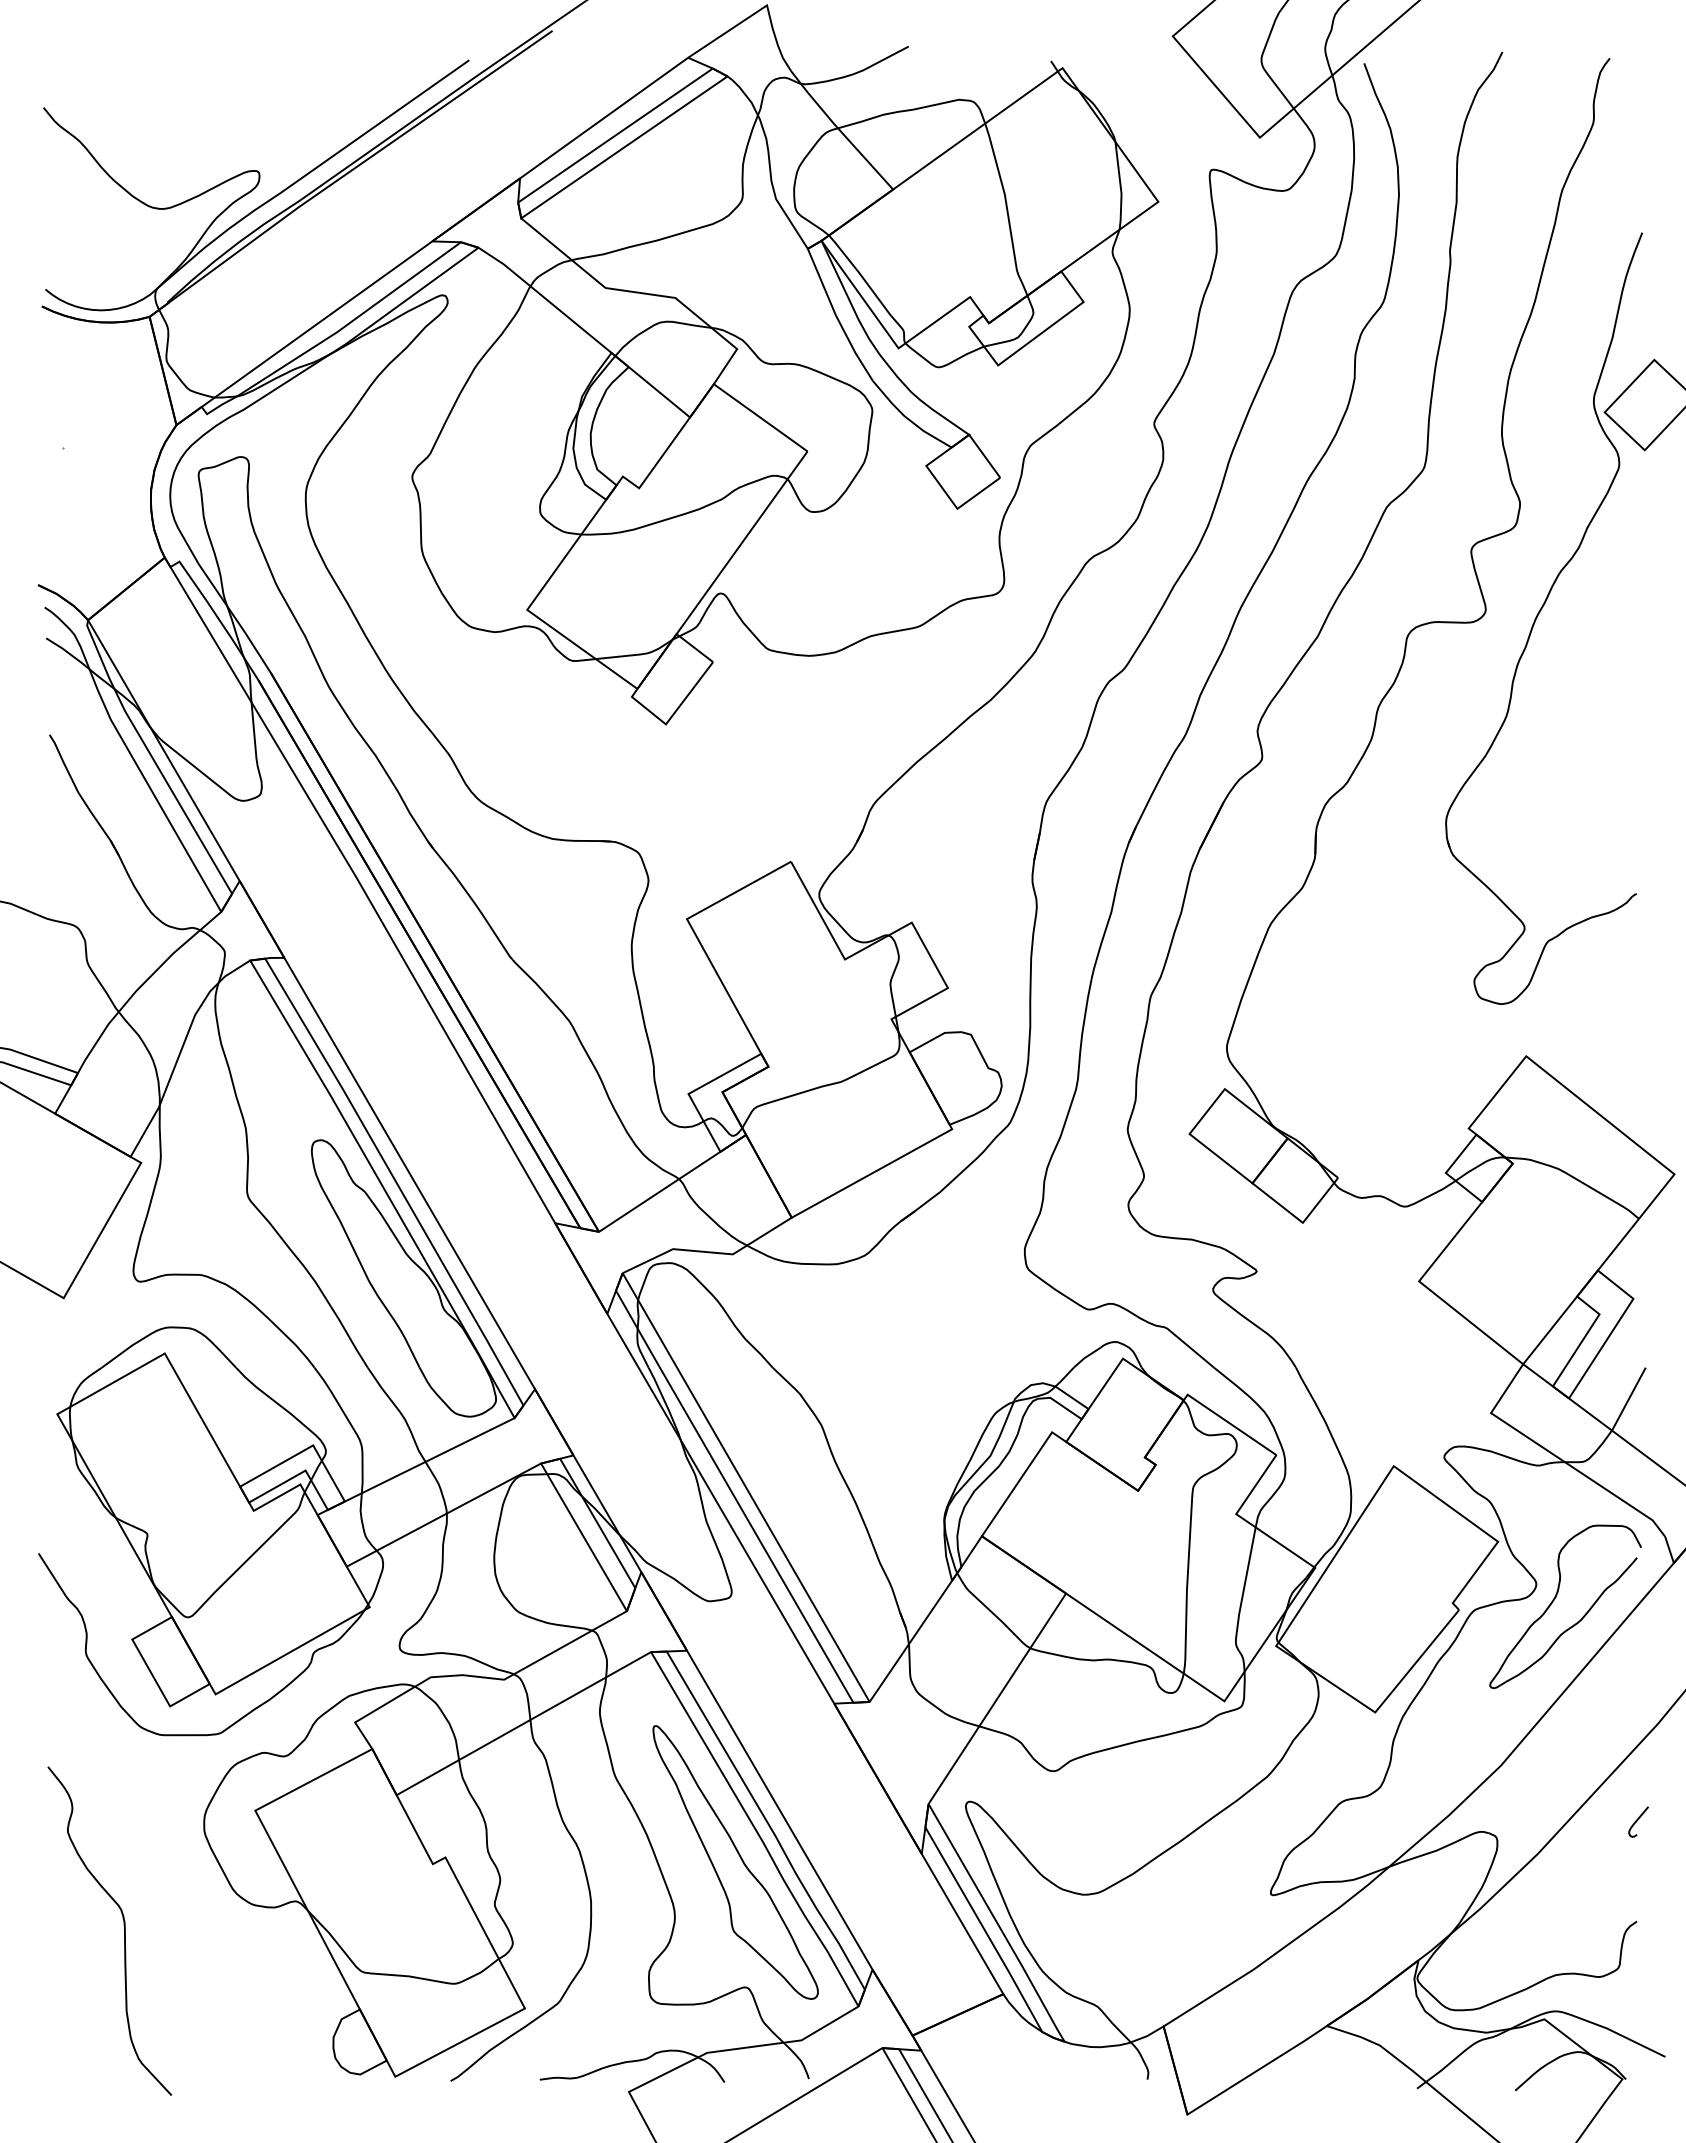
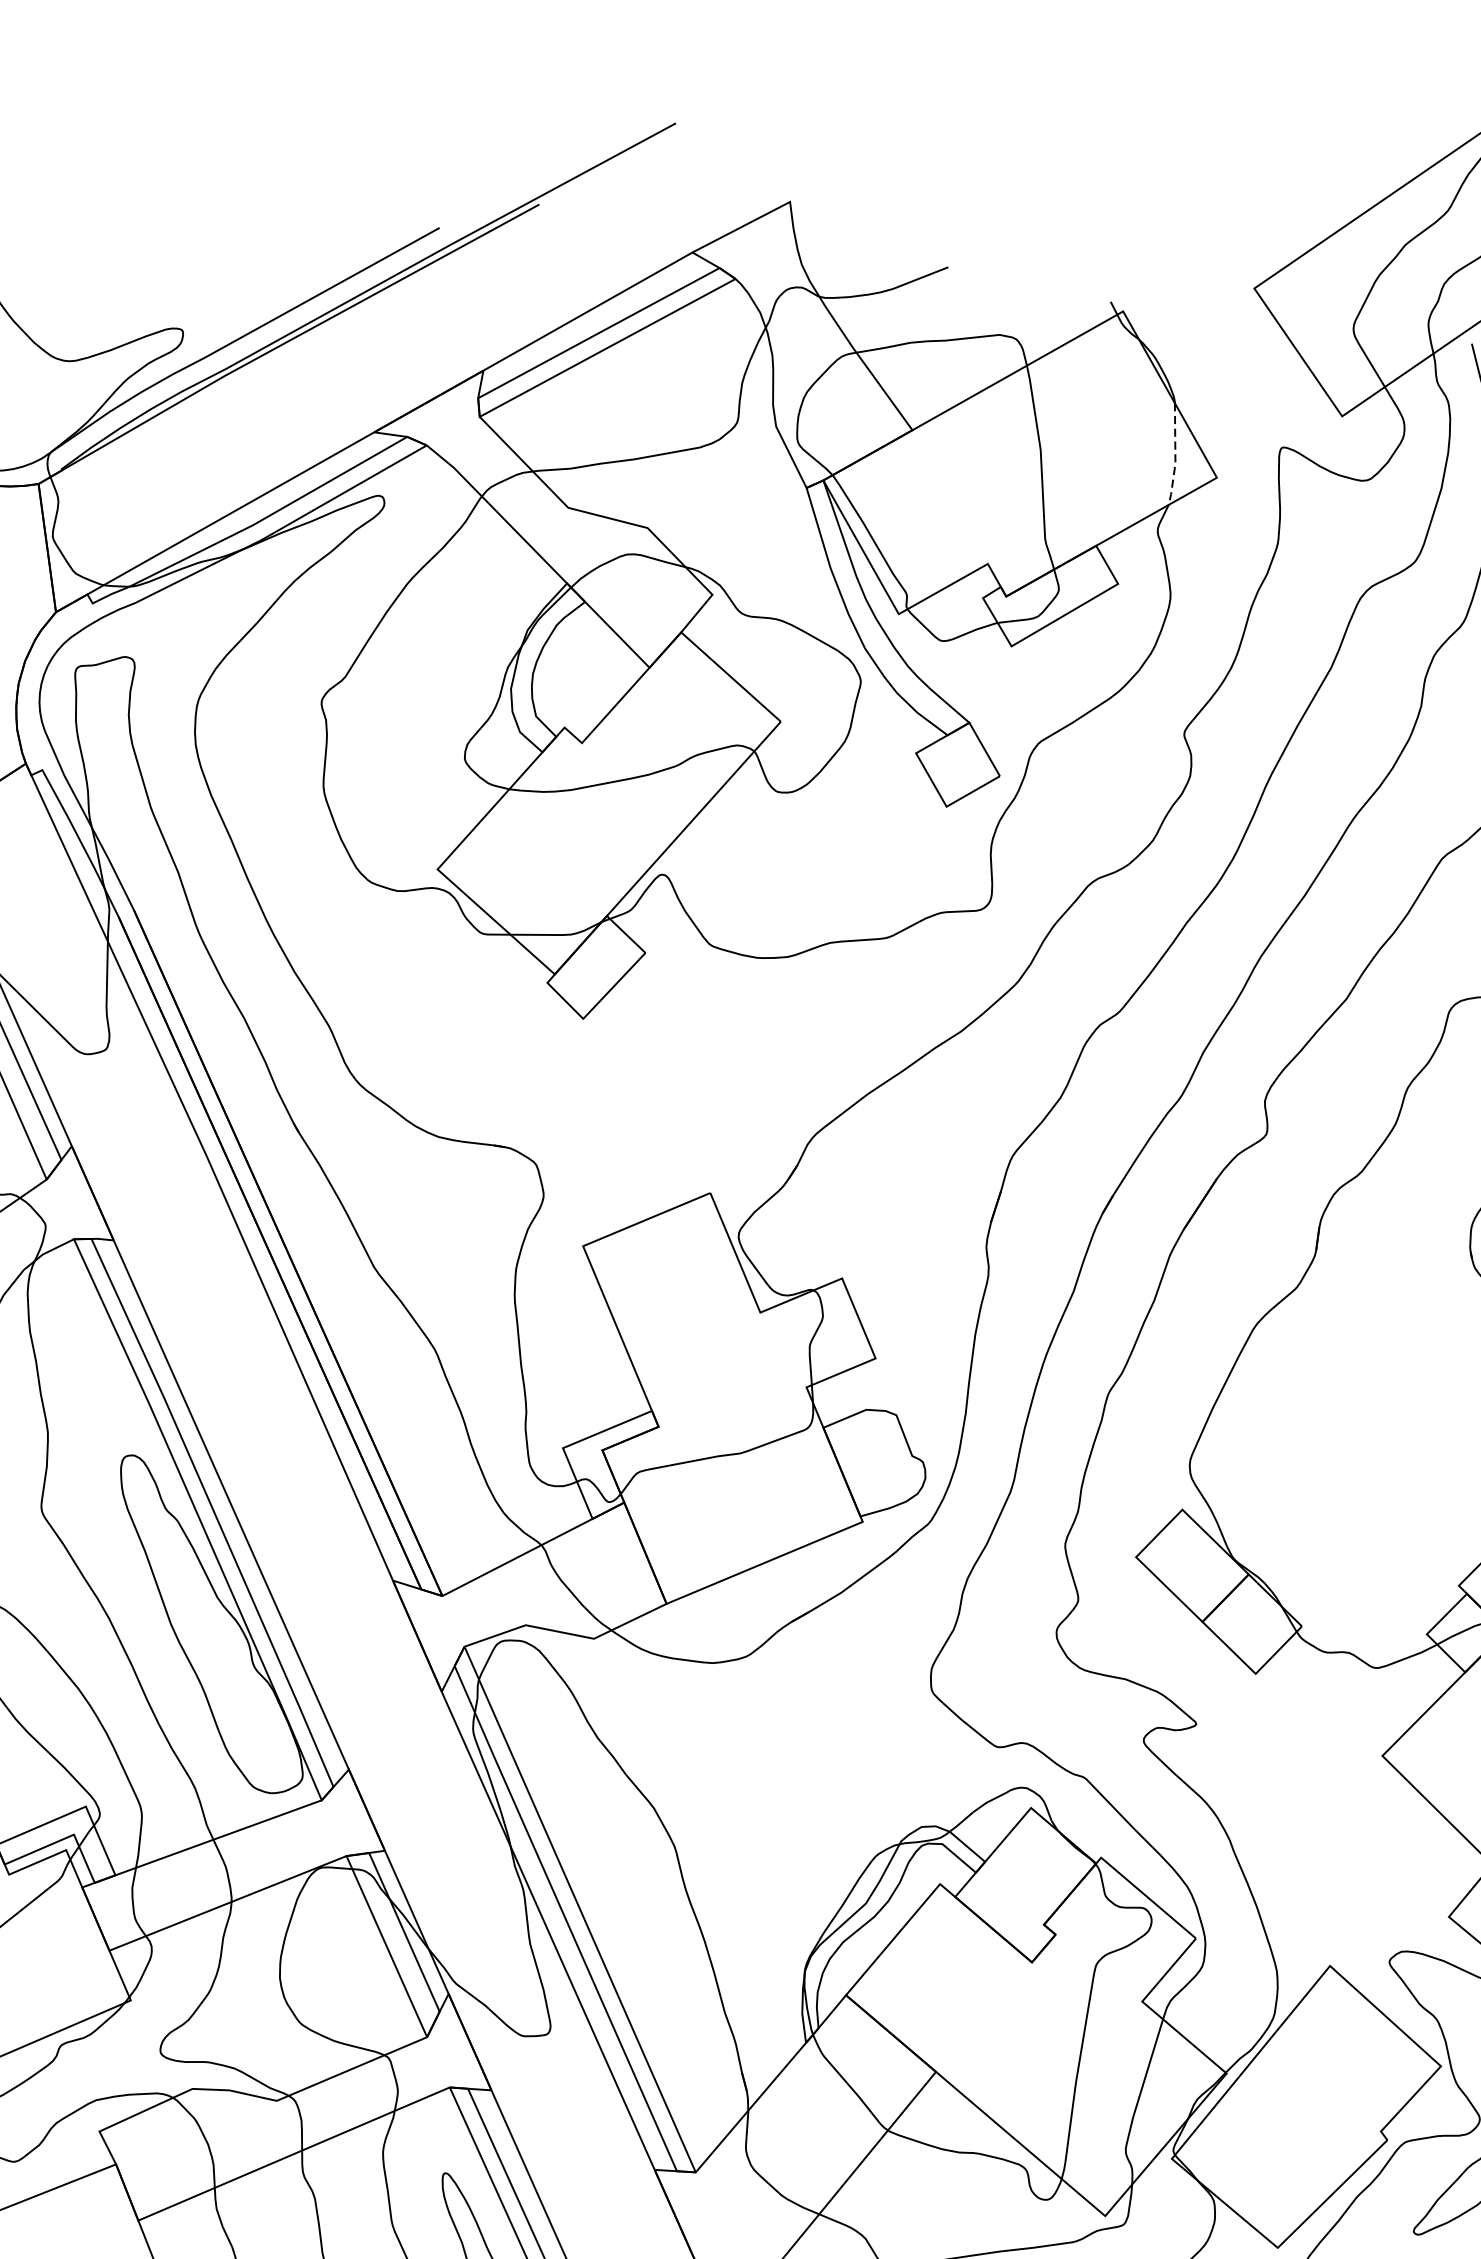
line: (1120, 187) -> (1175, 456), solid -> dashed

